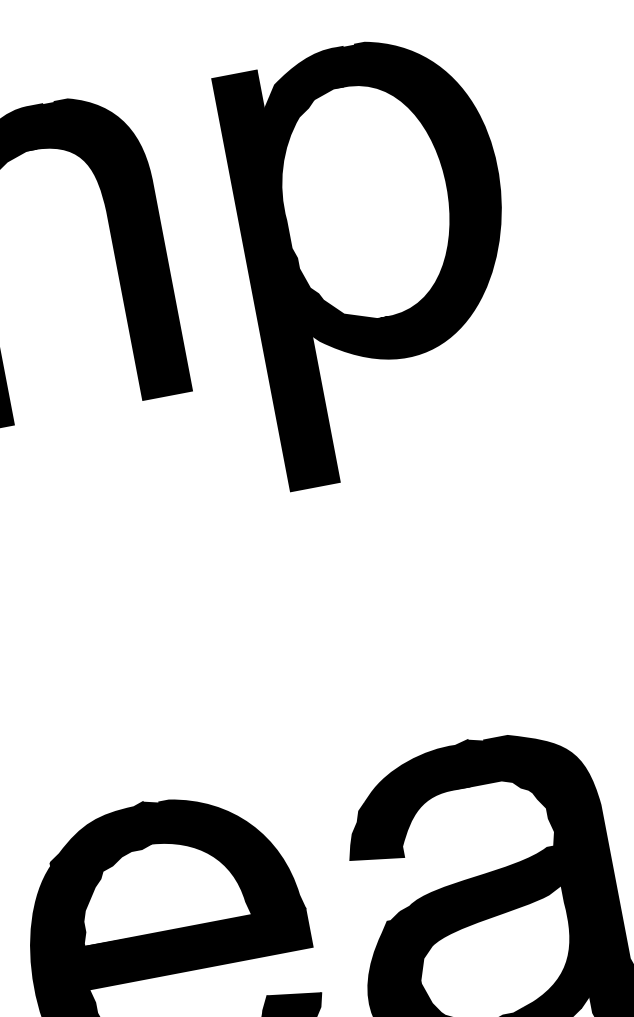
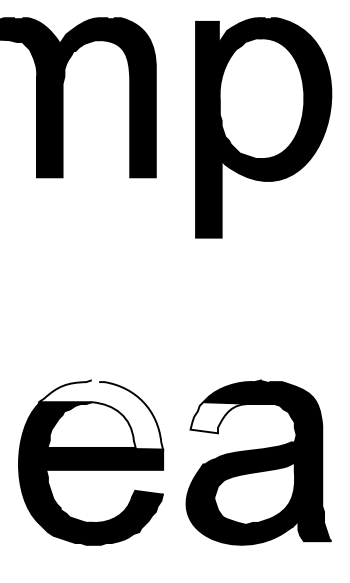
fill: (410, 824) -> (224, 417), removed
fill: (172, 863) -> (100, 414), removed

